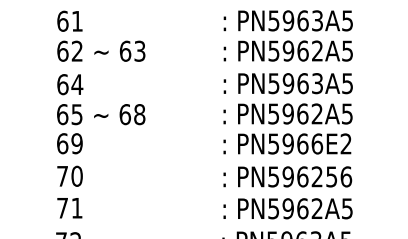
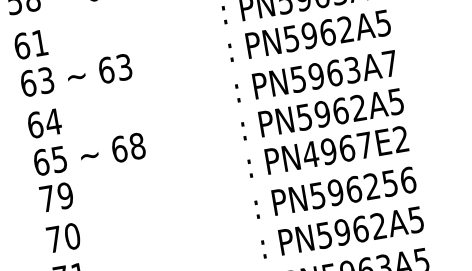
text: (77, 51) -> (46, 80), 62 -> 63
text: (347, 83) -> (390, 63), PN5963A5 -> PN5963A7
text: (62, 143) -> (47, 198), 69 -> 79
text: (295, 143) -> (337, 149), PN5966E2 -> PN4967E2

